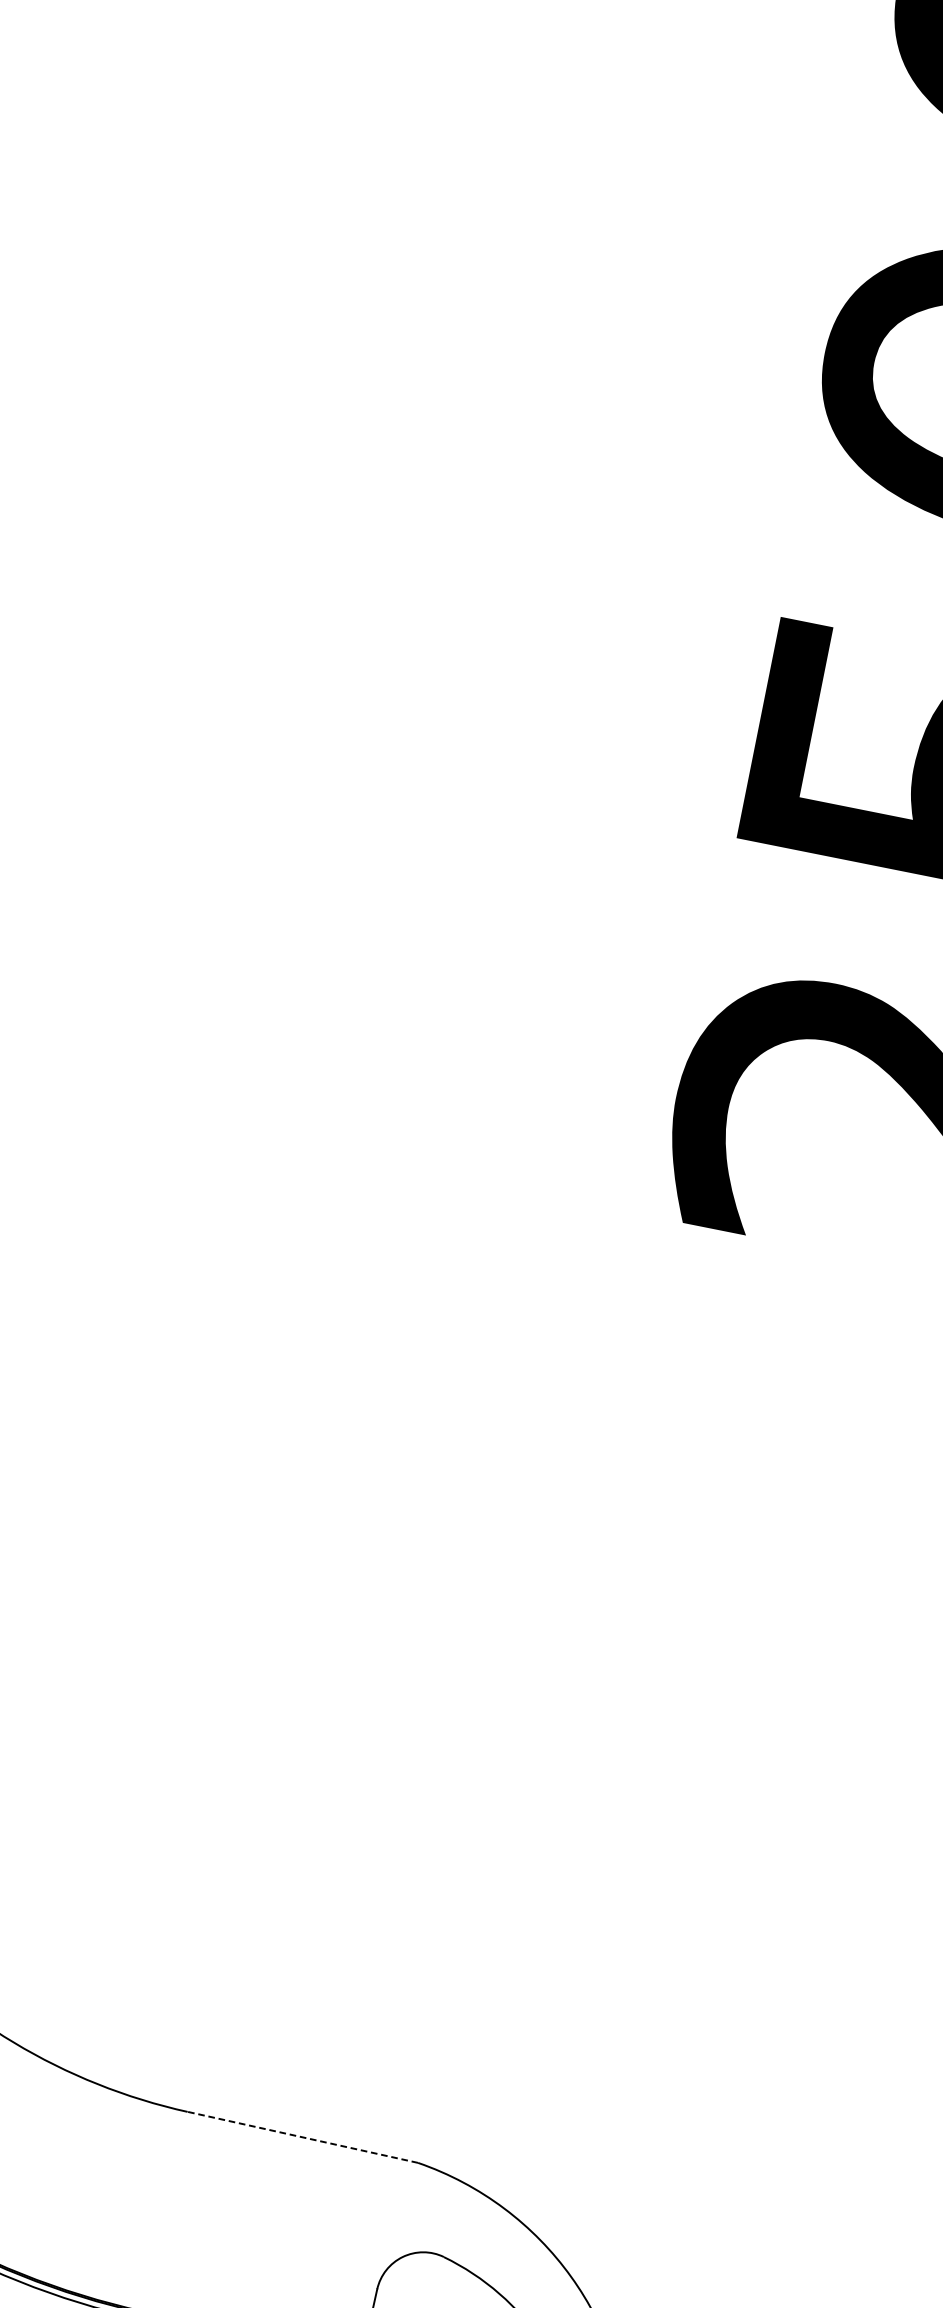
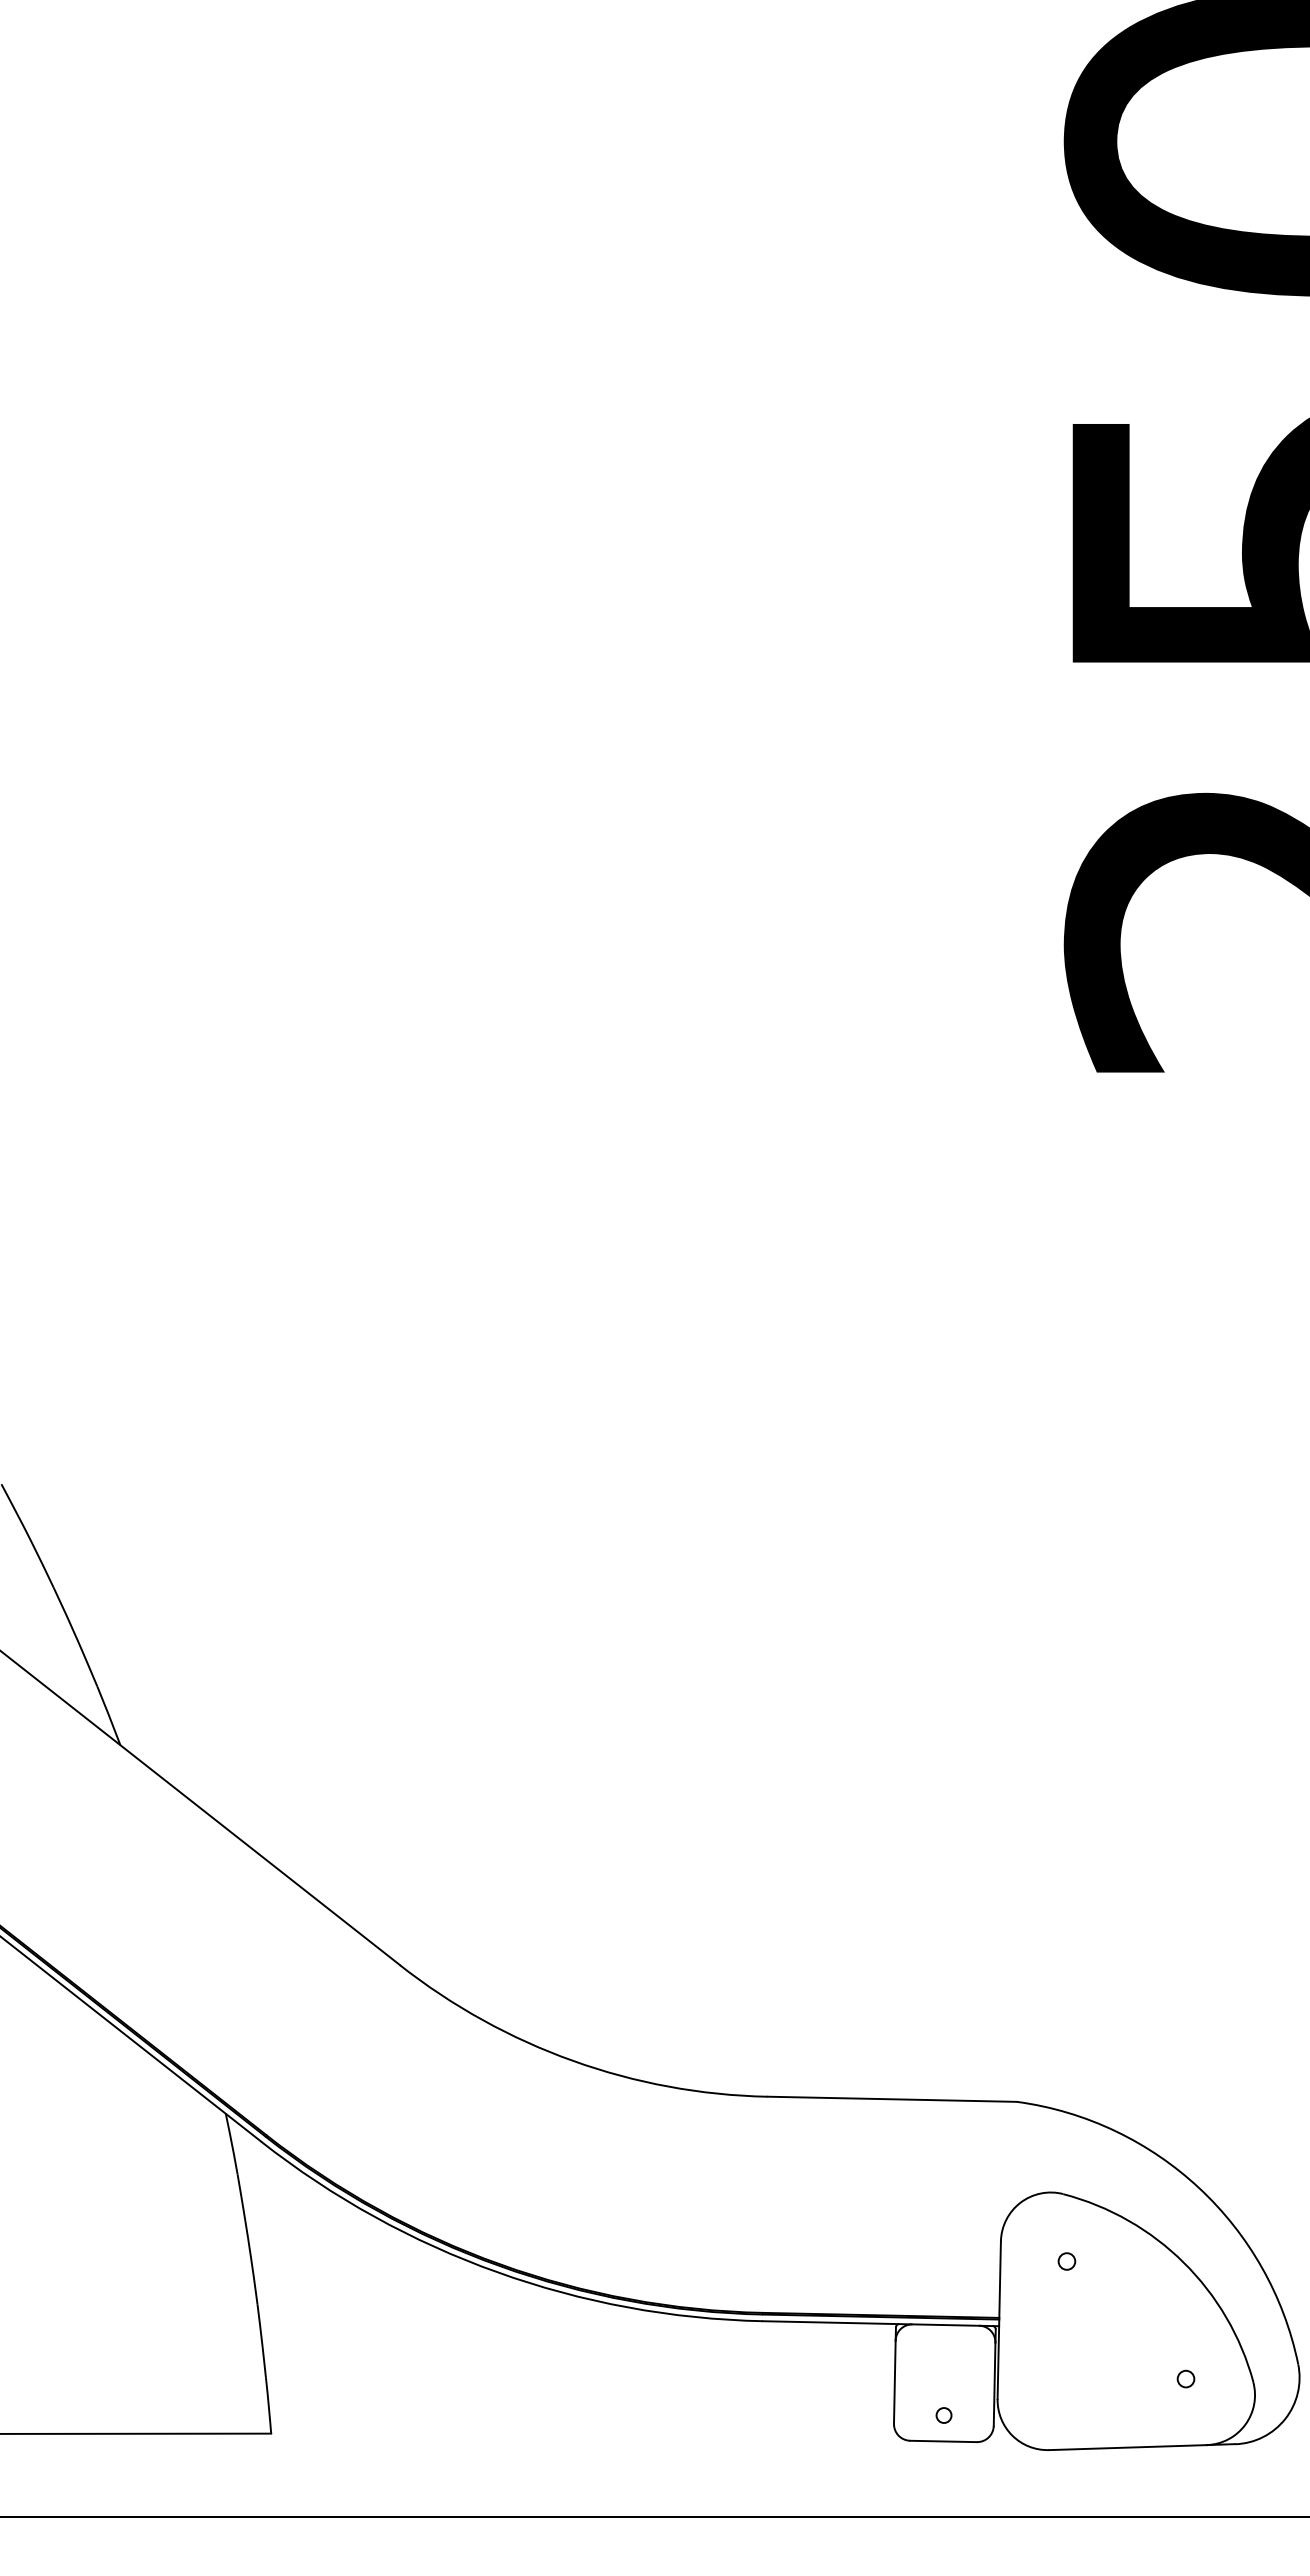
line: (302, 2137) -> (892, 2099), dashed -> solid

